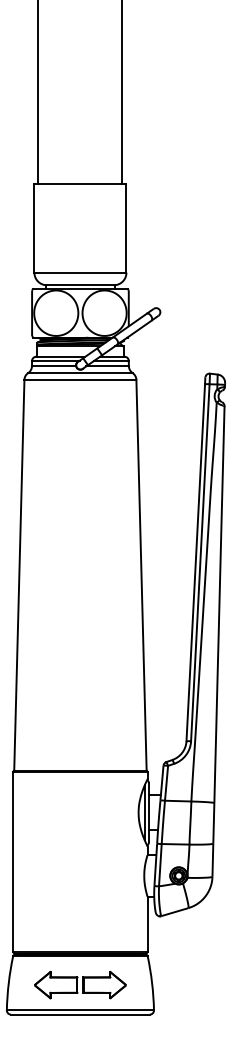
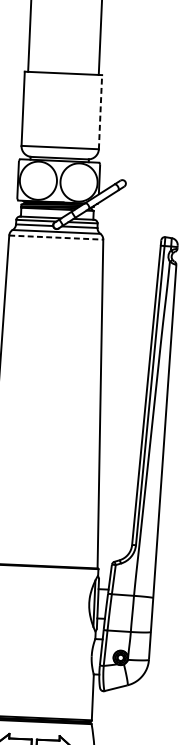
line: (126, 228) -> (100, 112), solid -> dashed
line: (80, 379) -> (56, 237), solid -> dashed

